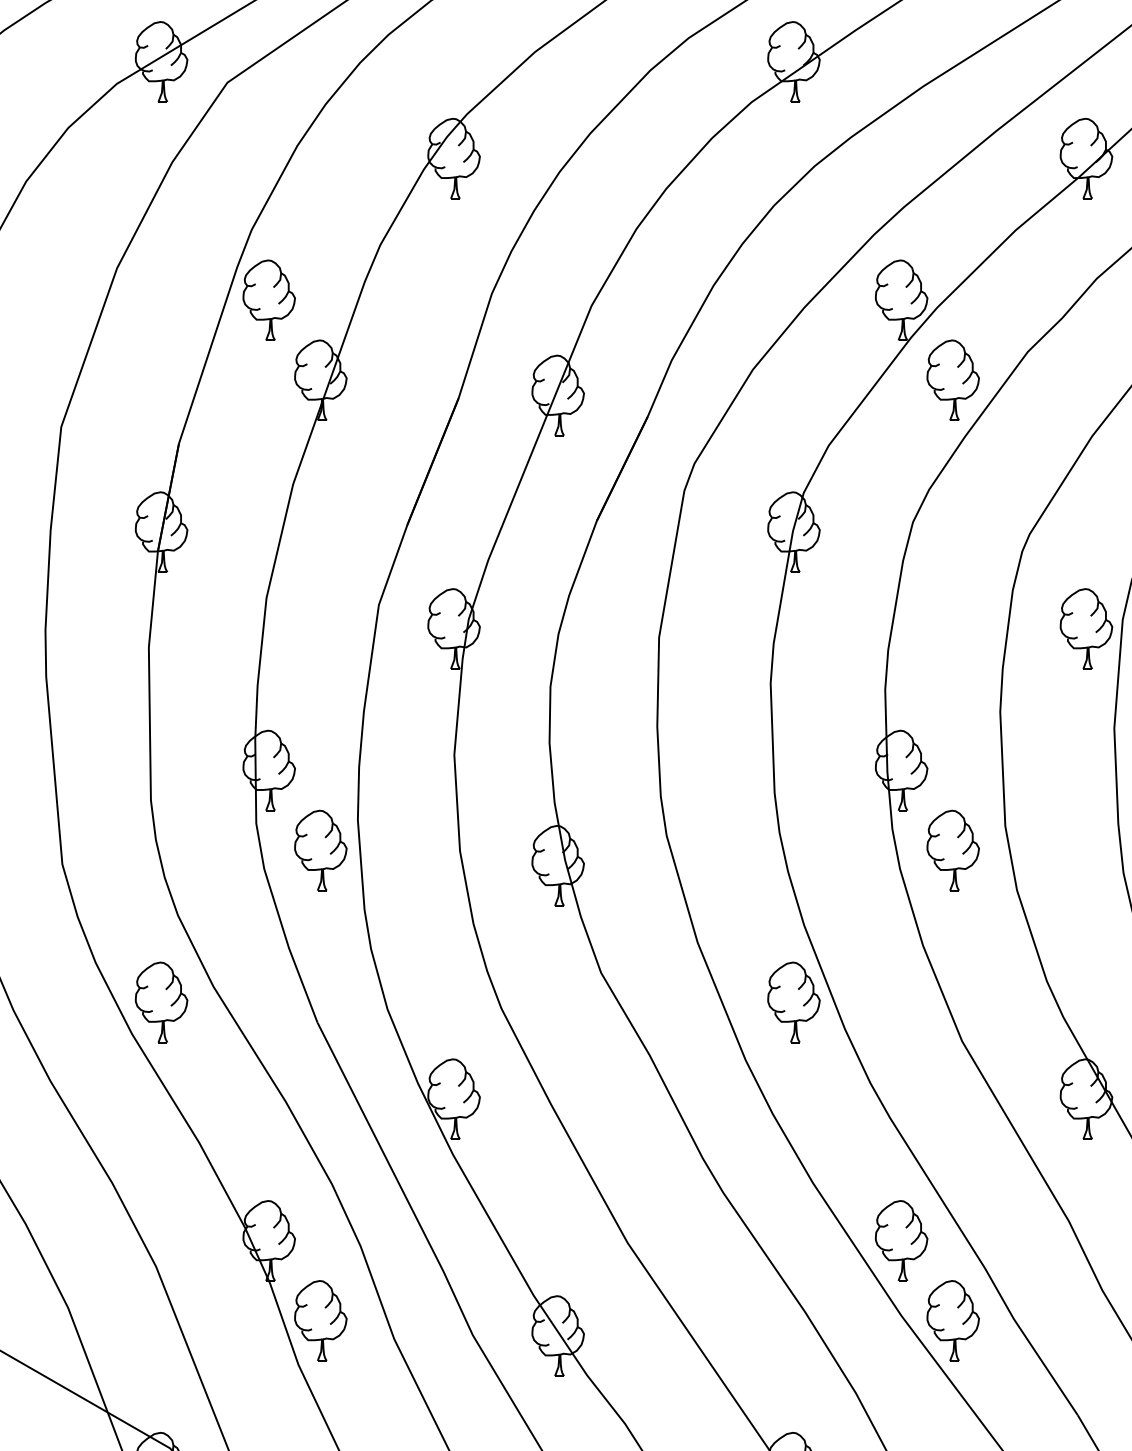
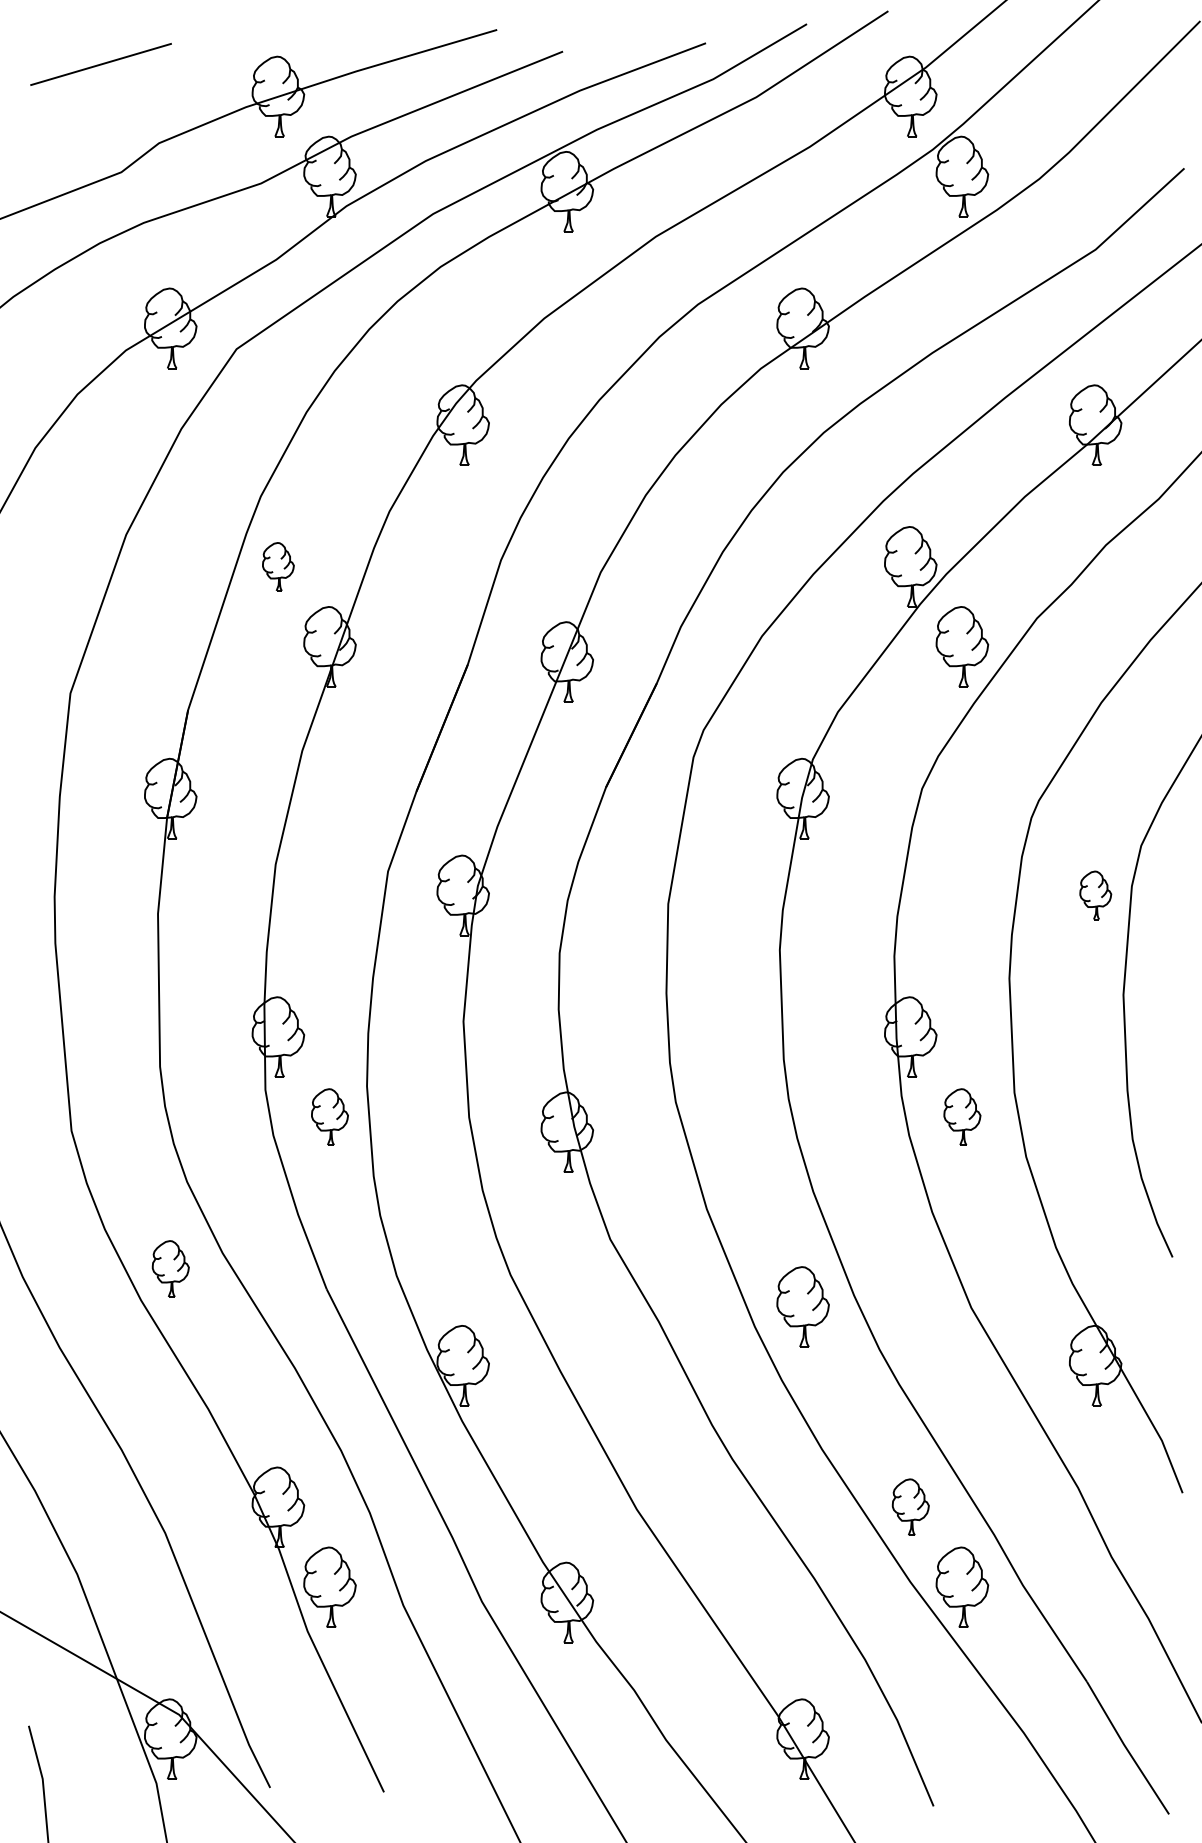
part: (269, 300) -> (278, 566), size x0.6
part: (1086, 629) -> (1095, 895), size x0.6
part: (320, 850) -> (329, 1116), size x0.7
part: (953, 850) -> (962, 1116), size x0.7
part: (161, 1002) -> (170, 1268), size x0.7
part: (793, 1002) -> (802, 1306), moved
part: (901, 1240) -> (910, 1506), size x0.7

